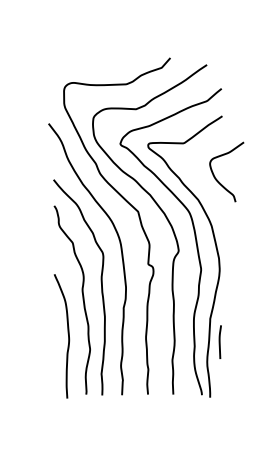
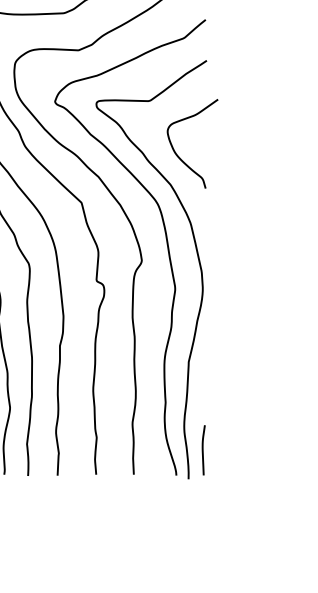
curve: (217, 179) -> (178, 154), moved
line: (219, 341) -> (202, 449), moved

